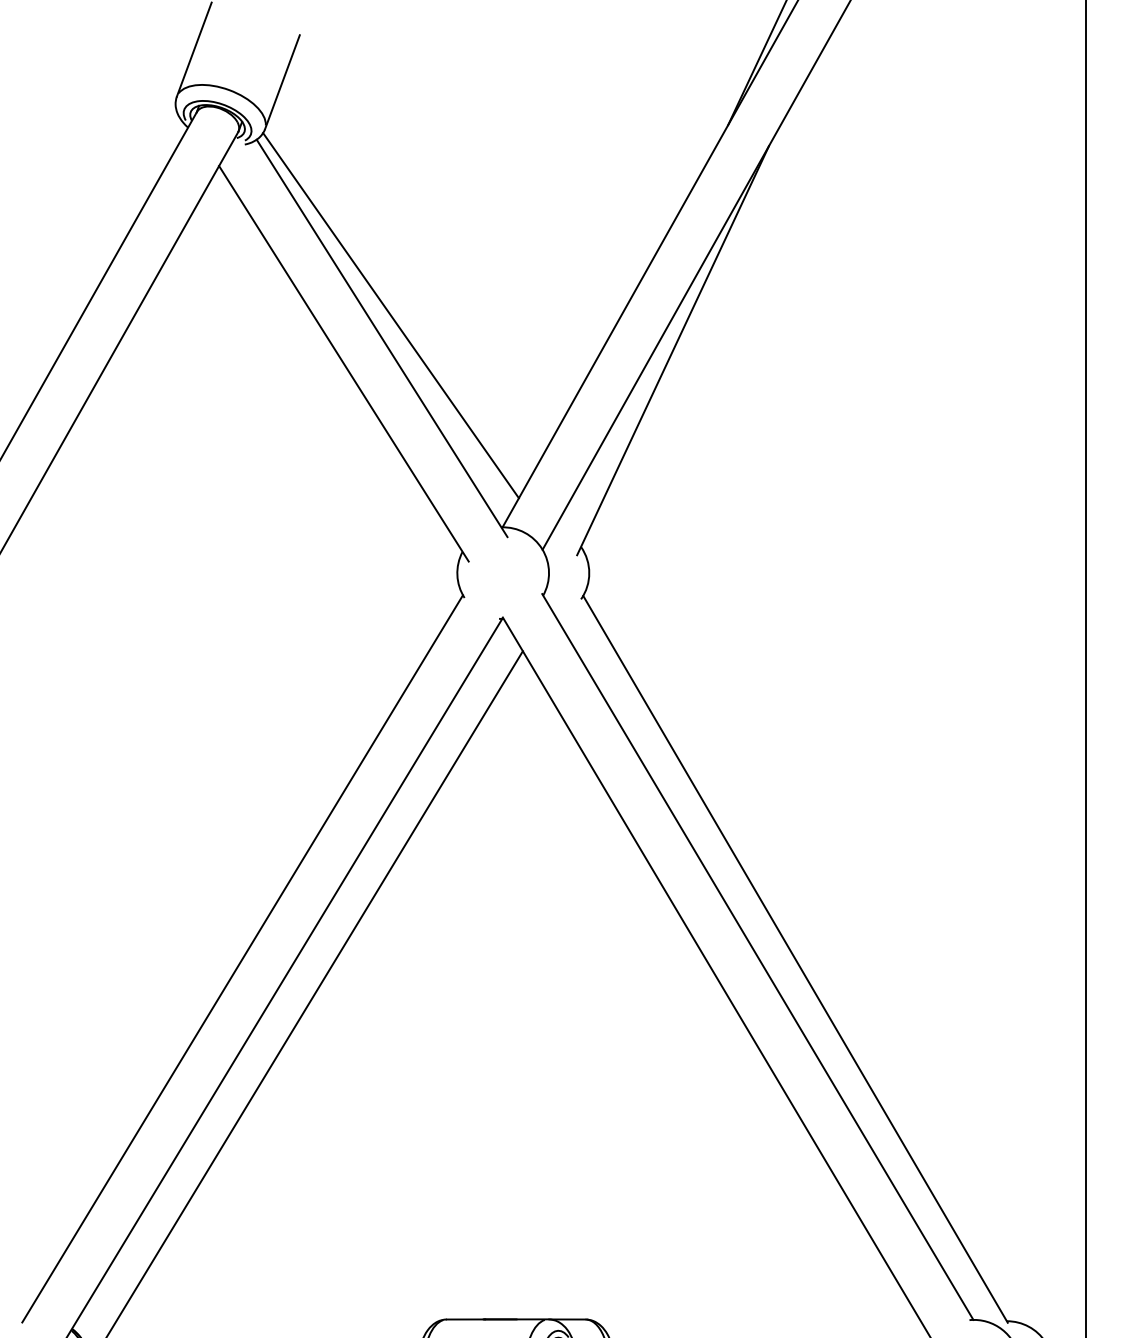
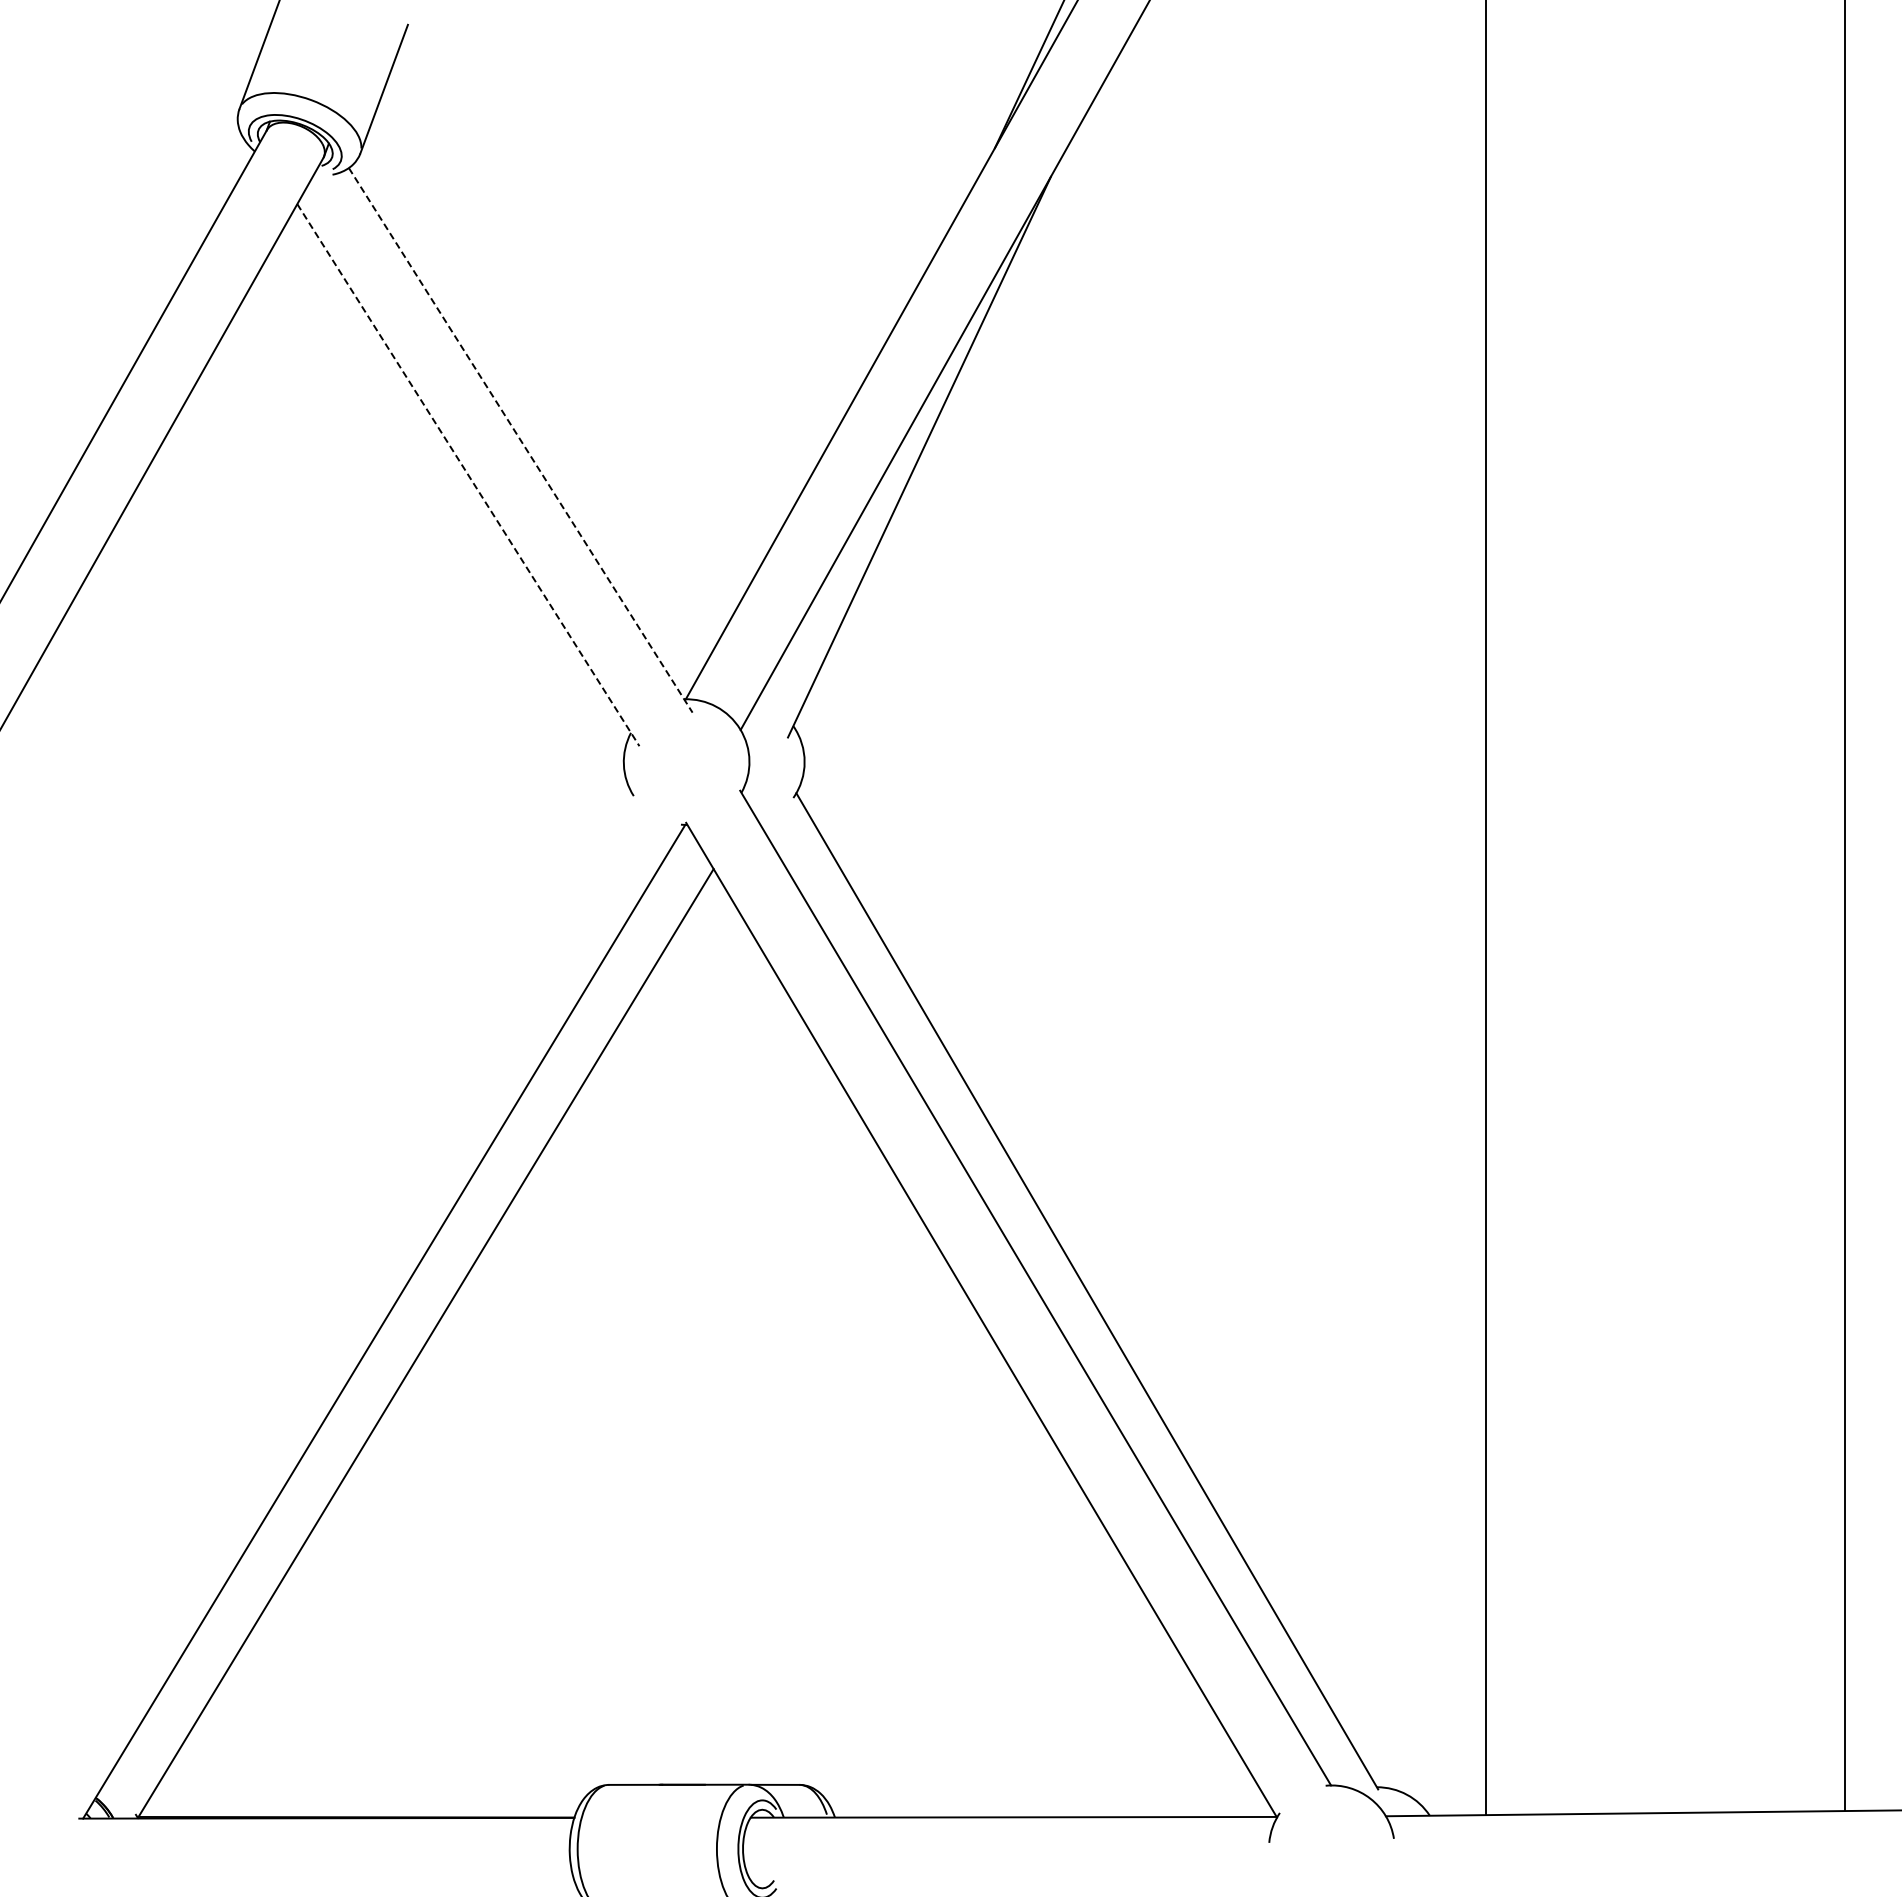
line: (390, 315) -> (532, 409), removed
line: (381, 338) -> (520, 440), solid -> dashed
line: (344, 364) -> (468, 475), solid -> dashed
line: (242, 958) -> (329, 1290), removed

